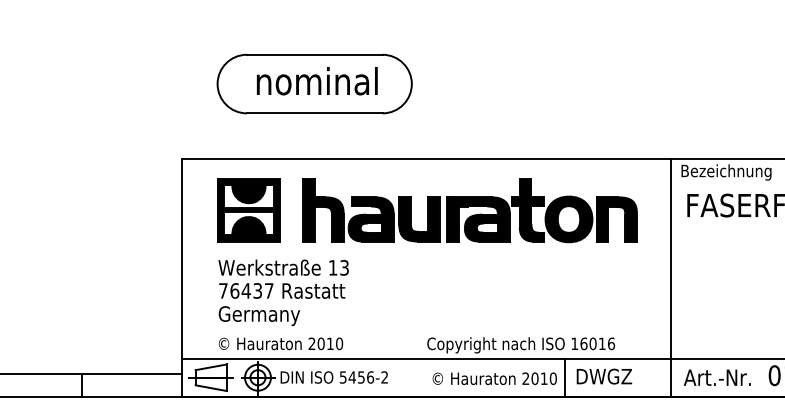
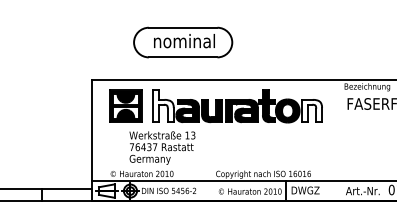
part: (315, 83) -> (183, 42), moved
fill: (323, 210) -> (163, 106), removed
fill: (615, 218) -> (311, 110), removed
line: (671, 277) -> (339, 140), removed
text: (283, 291) -> (162, 147), moved

